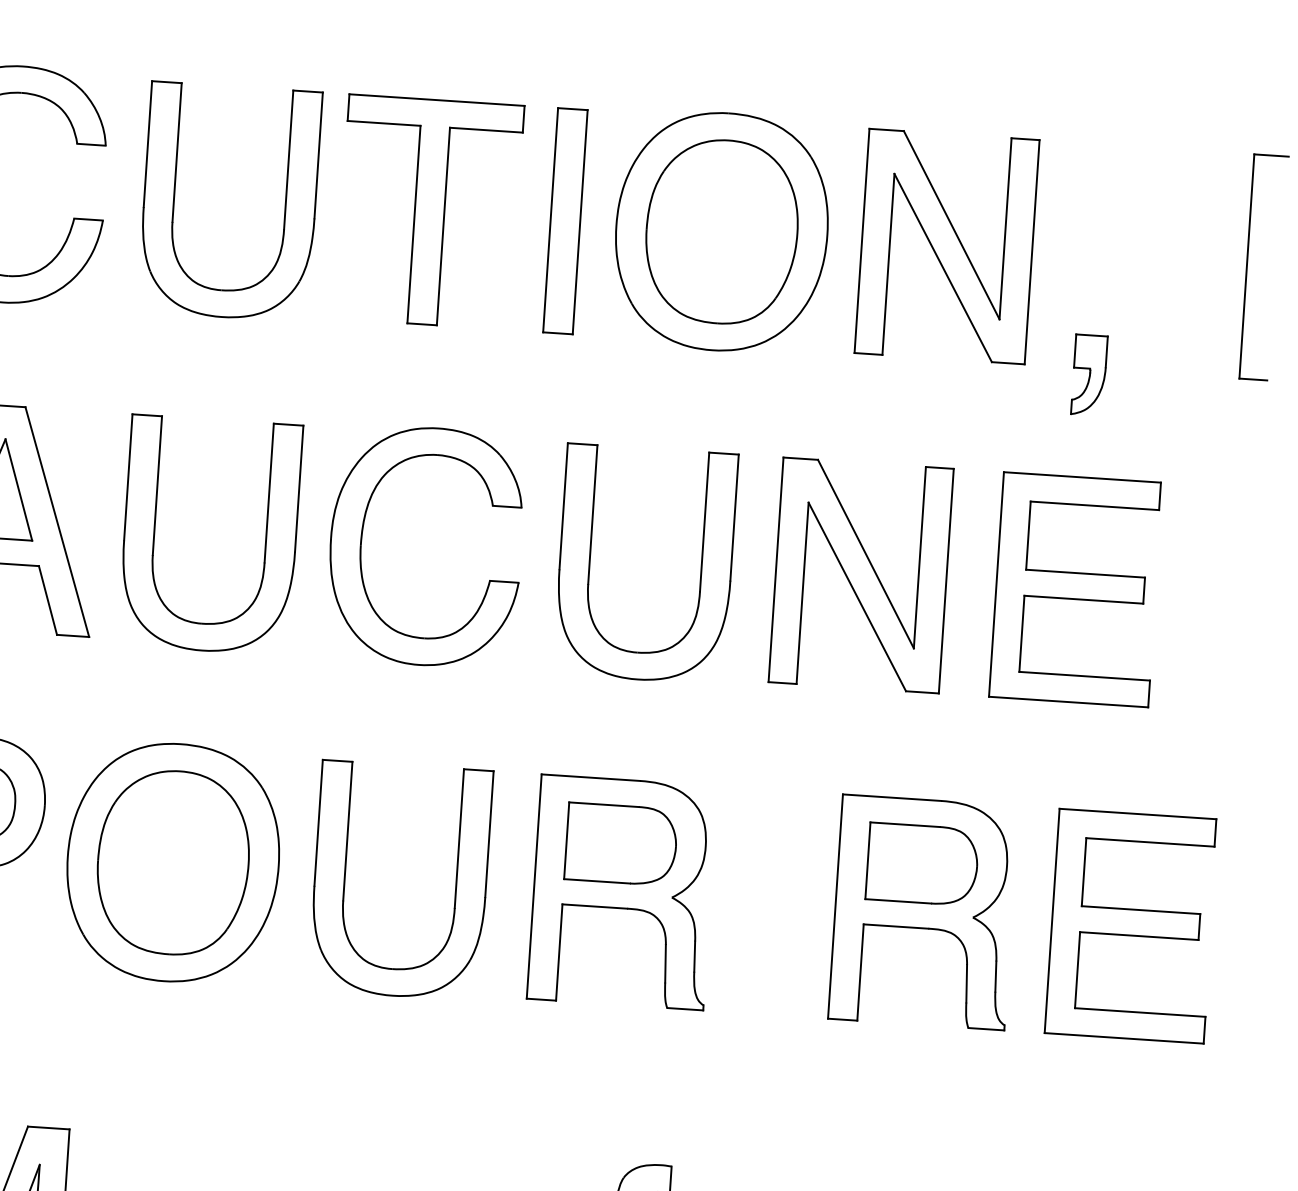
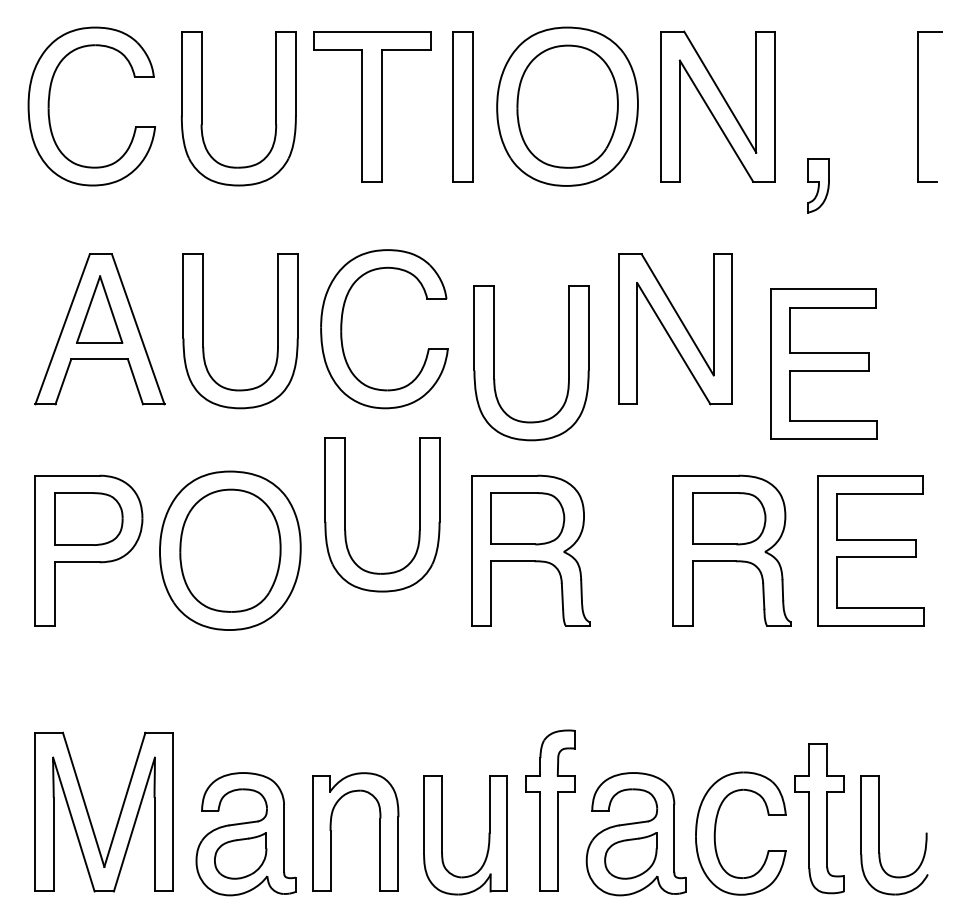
part: (590, 560) -> (494, 363), moved
part: (1075, 588) -> (823, 363), moved
part: (345, 876) -> (345, 514), moved

